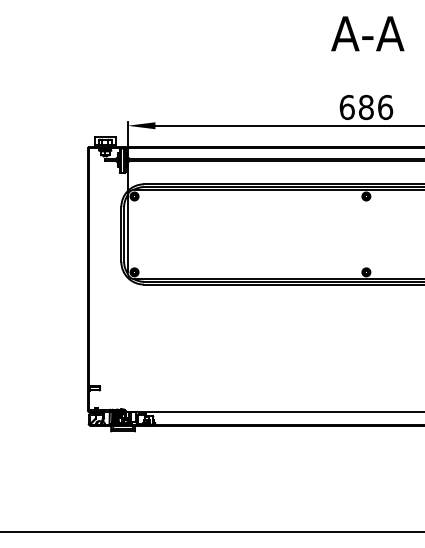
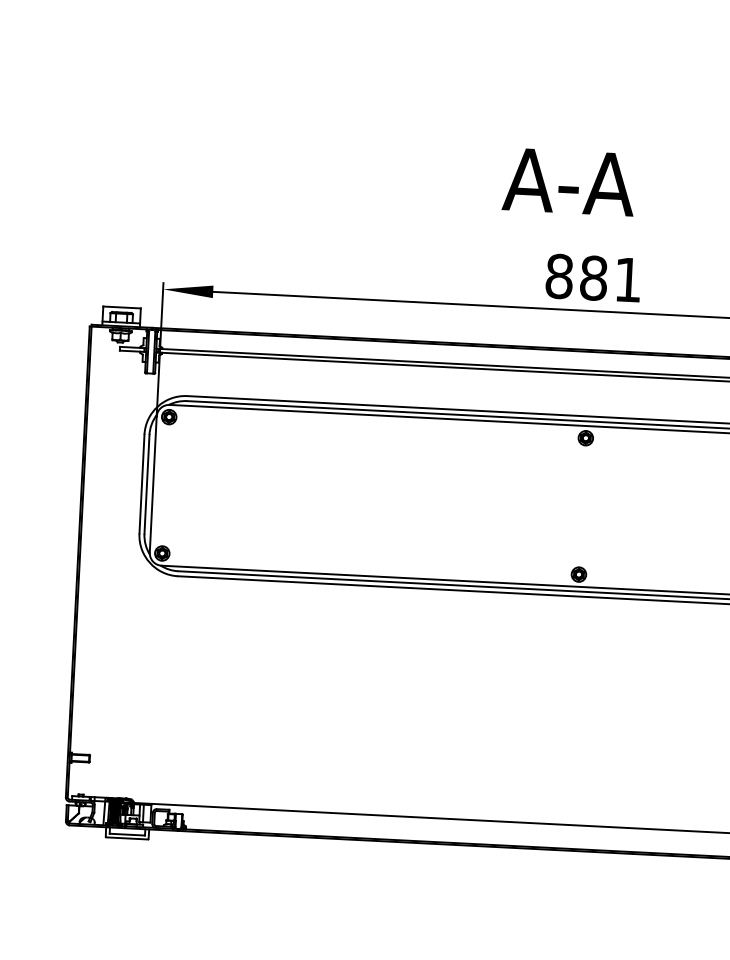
text: (367, 33) -> (568, 181), moved
text: (366, 107) -> (594, 278), 686 -> 881

